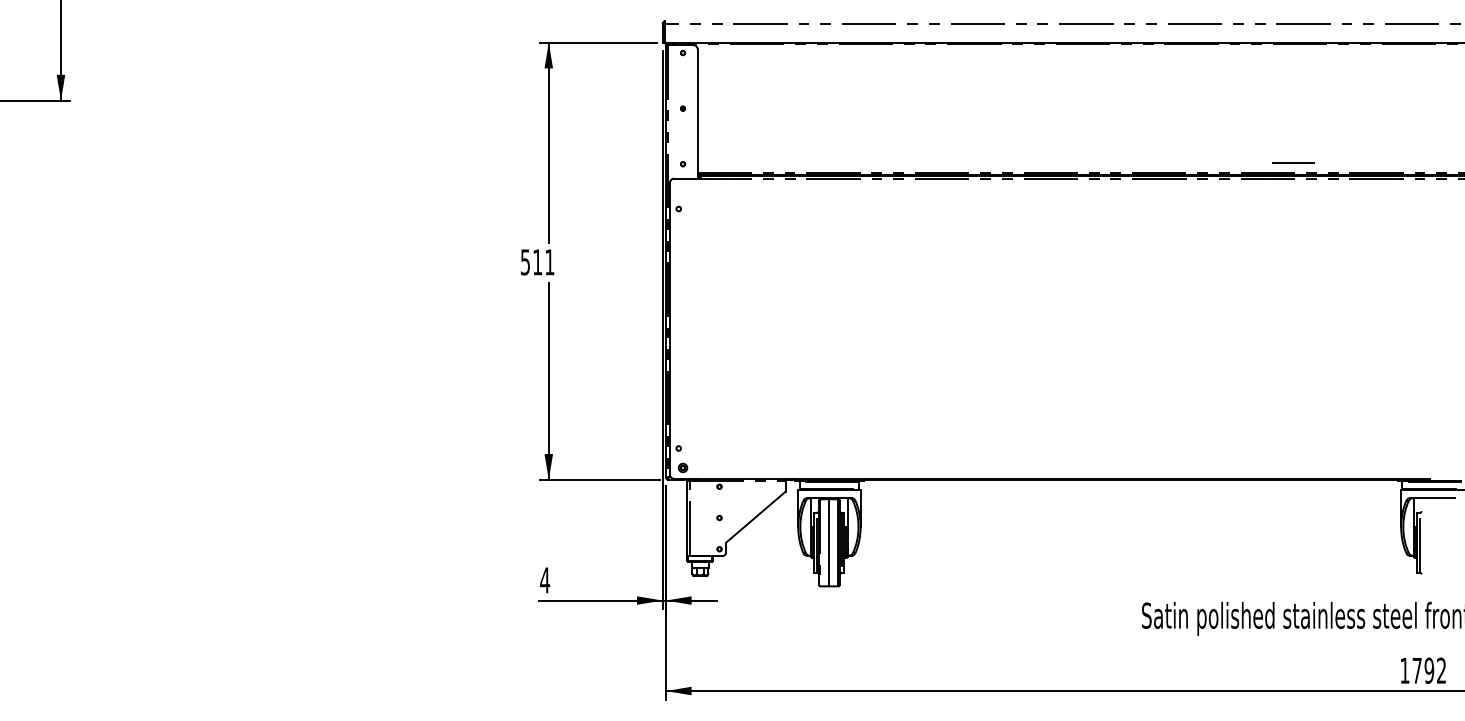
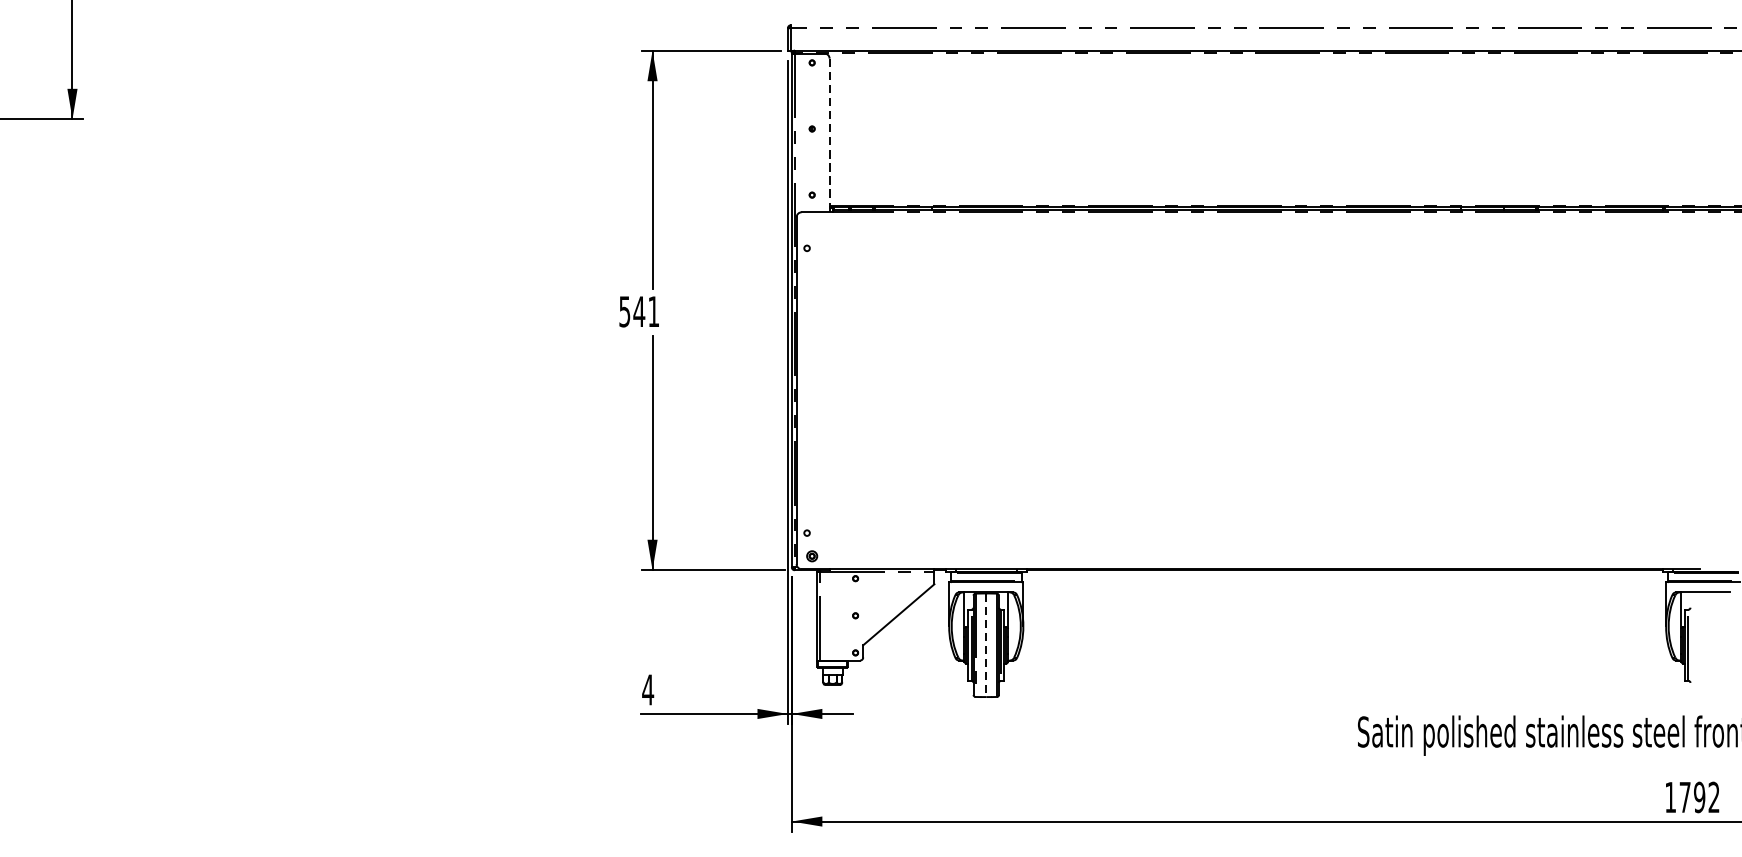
line: (697, 112) -> (829, 133), solid -> dashed
line: (1293, 162) -> (1538, 193), removed
text: (537, 262) -> (639, 311), 511 -> 541
line: (829, 542) -> (986, 644), solid -> dashed

